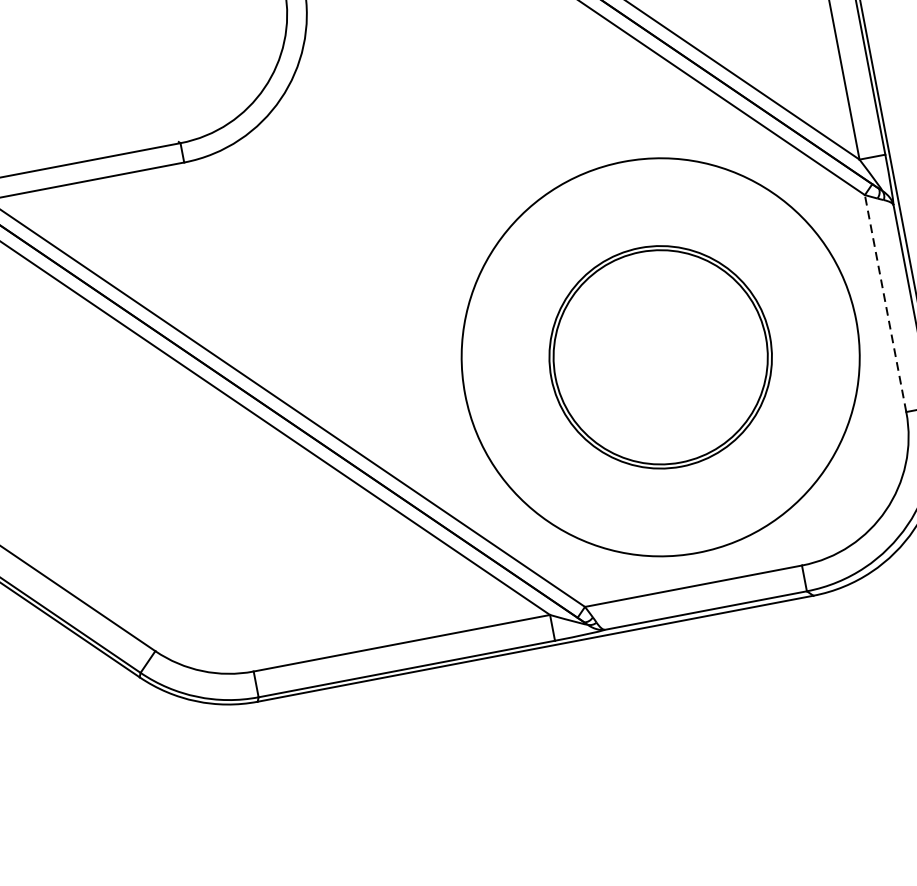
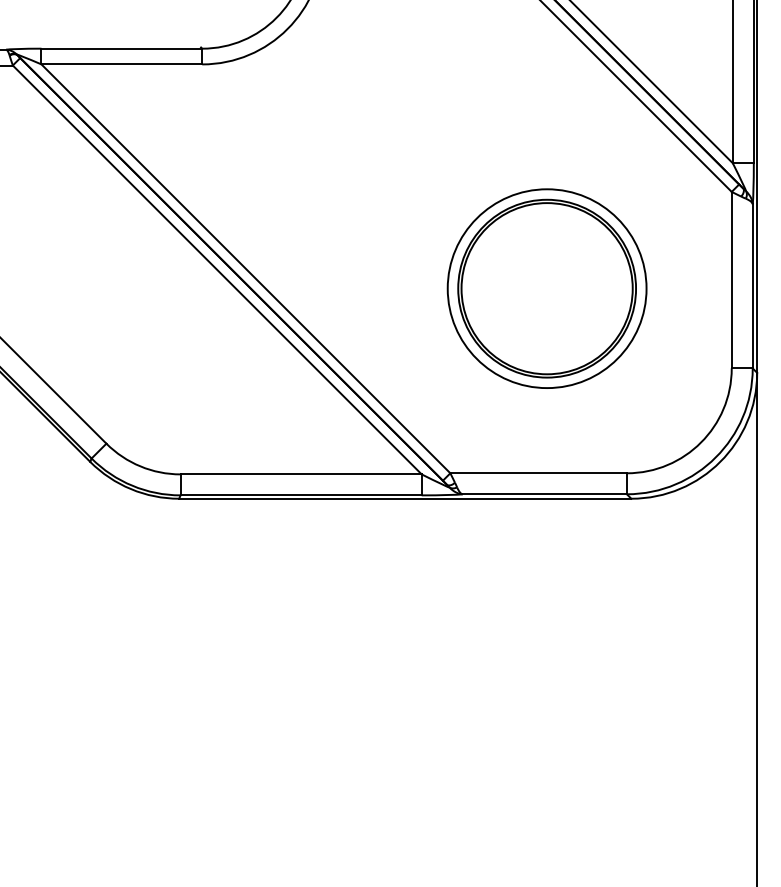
line: (885, 302) -> (731, 279), dashed -> solid
circle: (659, 357) -> (546, 288), size x0.62

